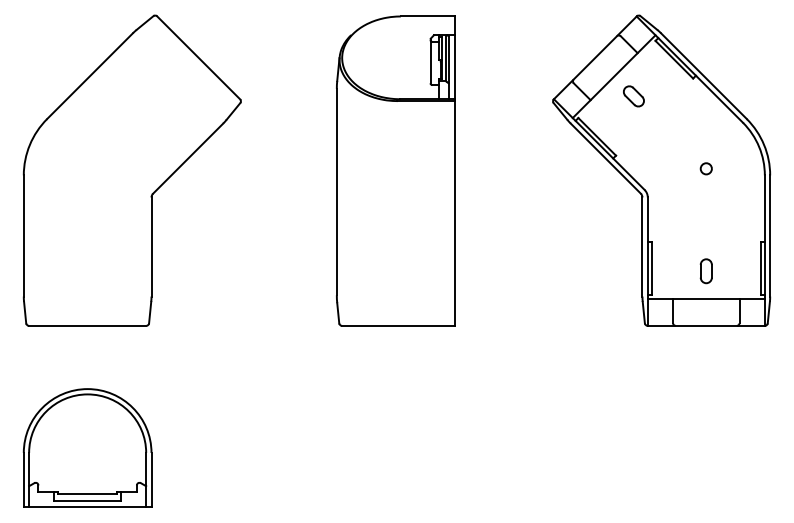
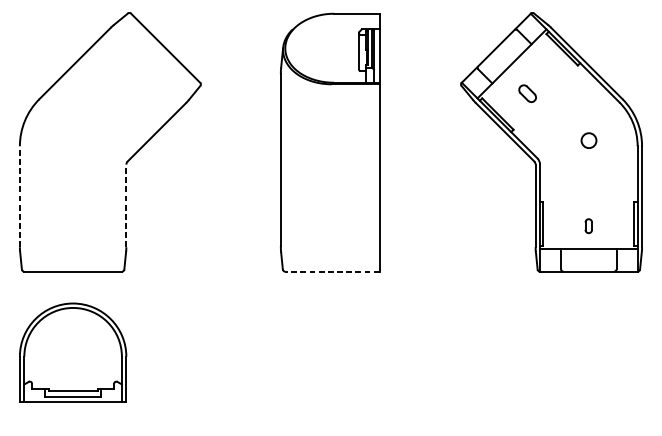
part: (633, 96) -> (527, 93), moved
circle: (705, 168) -> (588, 140), size x1.6
line: (23, 236) -> (19, 197), solid -> dashed
line: (151, 247) -> (126, 206), solid -> dashed
part: (705, 271) -> (588, 226), size x0.7
line: (398, 325) -> (332, 271), solid -> dashed
part: (87, 447) -> (73, 352), moved

